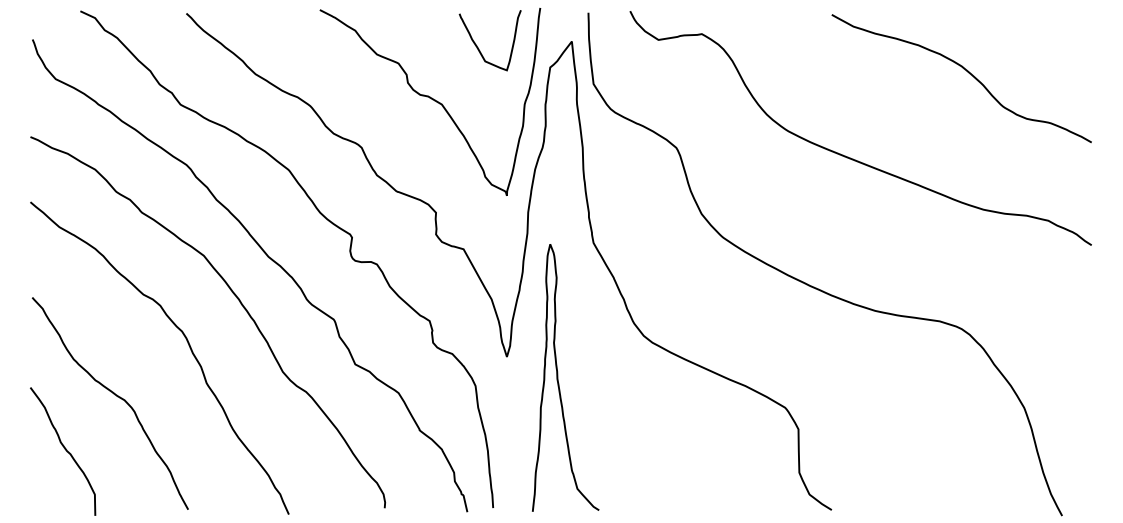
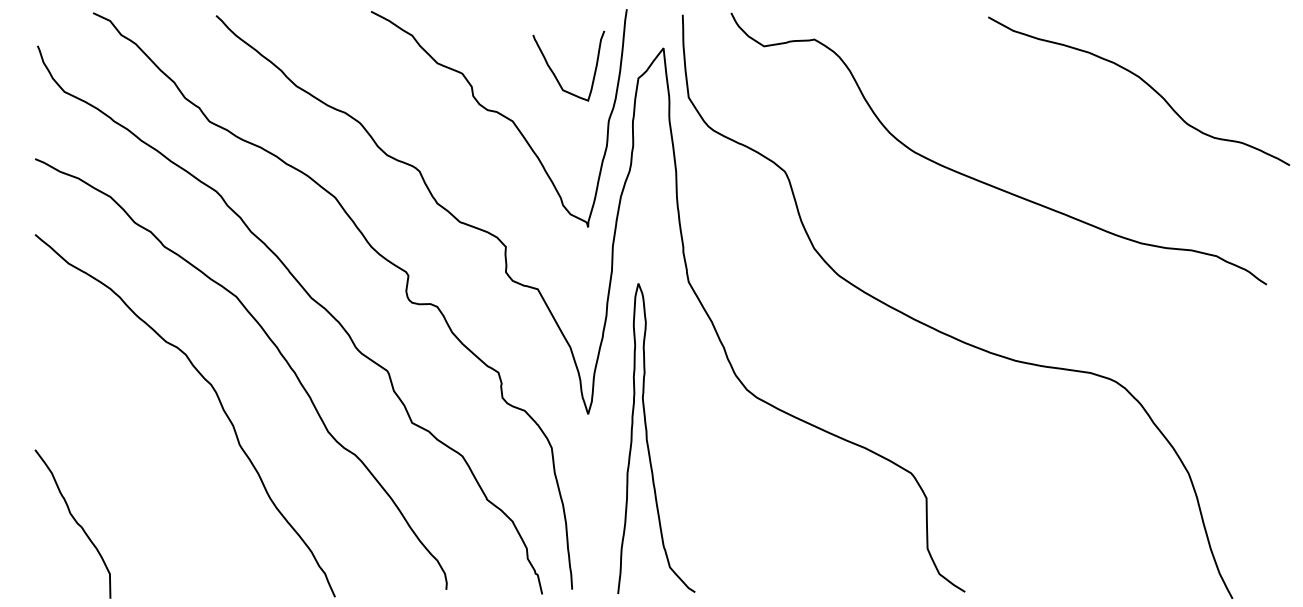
curve: (478, 47) -> (555, 74), moved
curve: (967, 71) -> (1145, 83), moved
curve: (114, 395) -> (132, 458), removed

